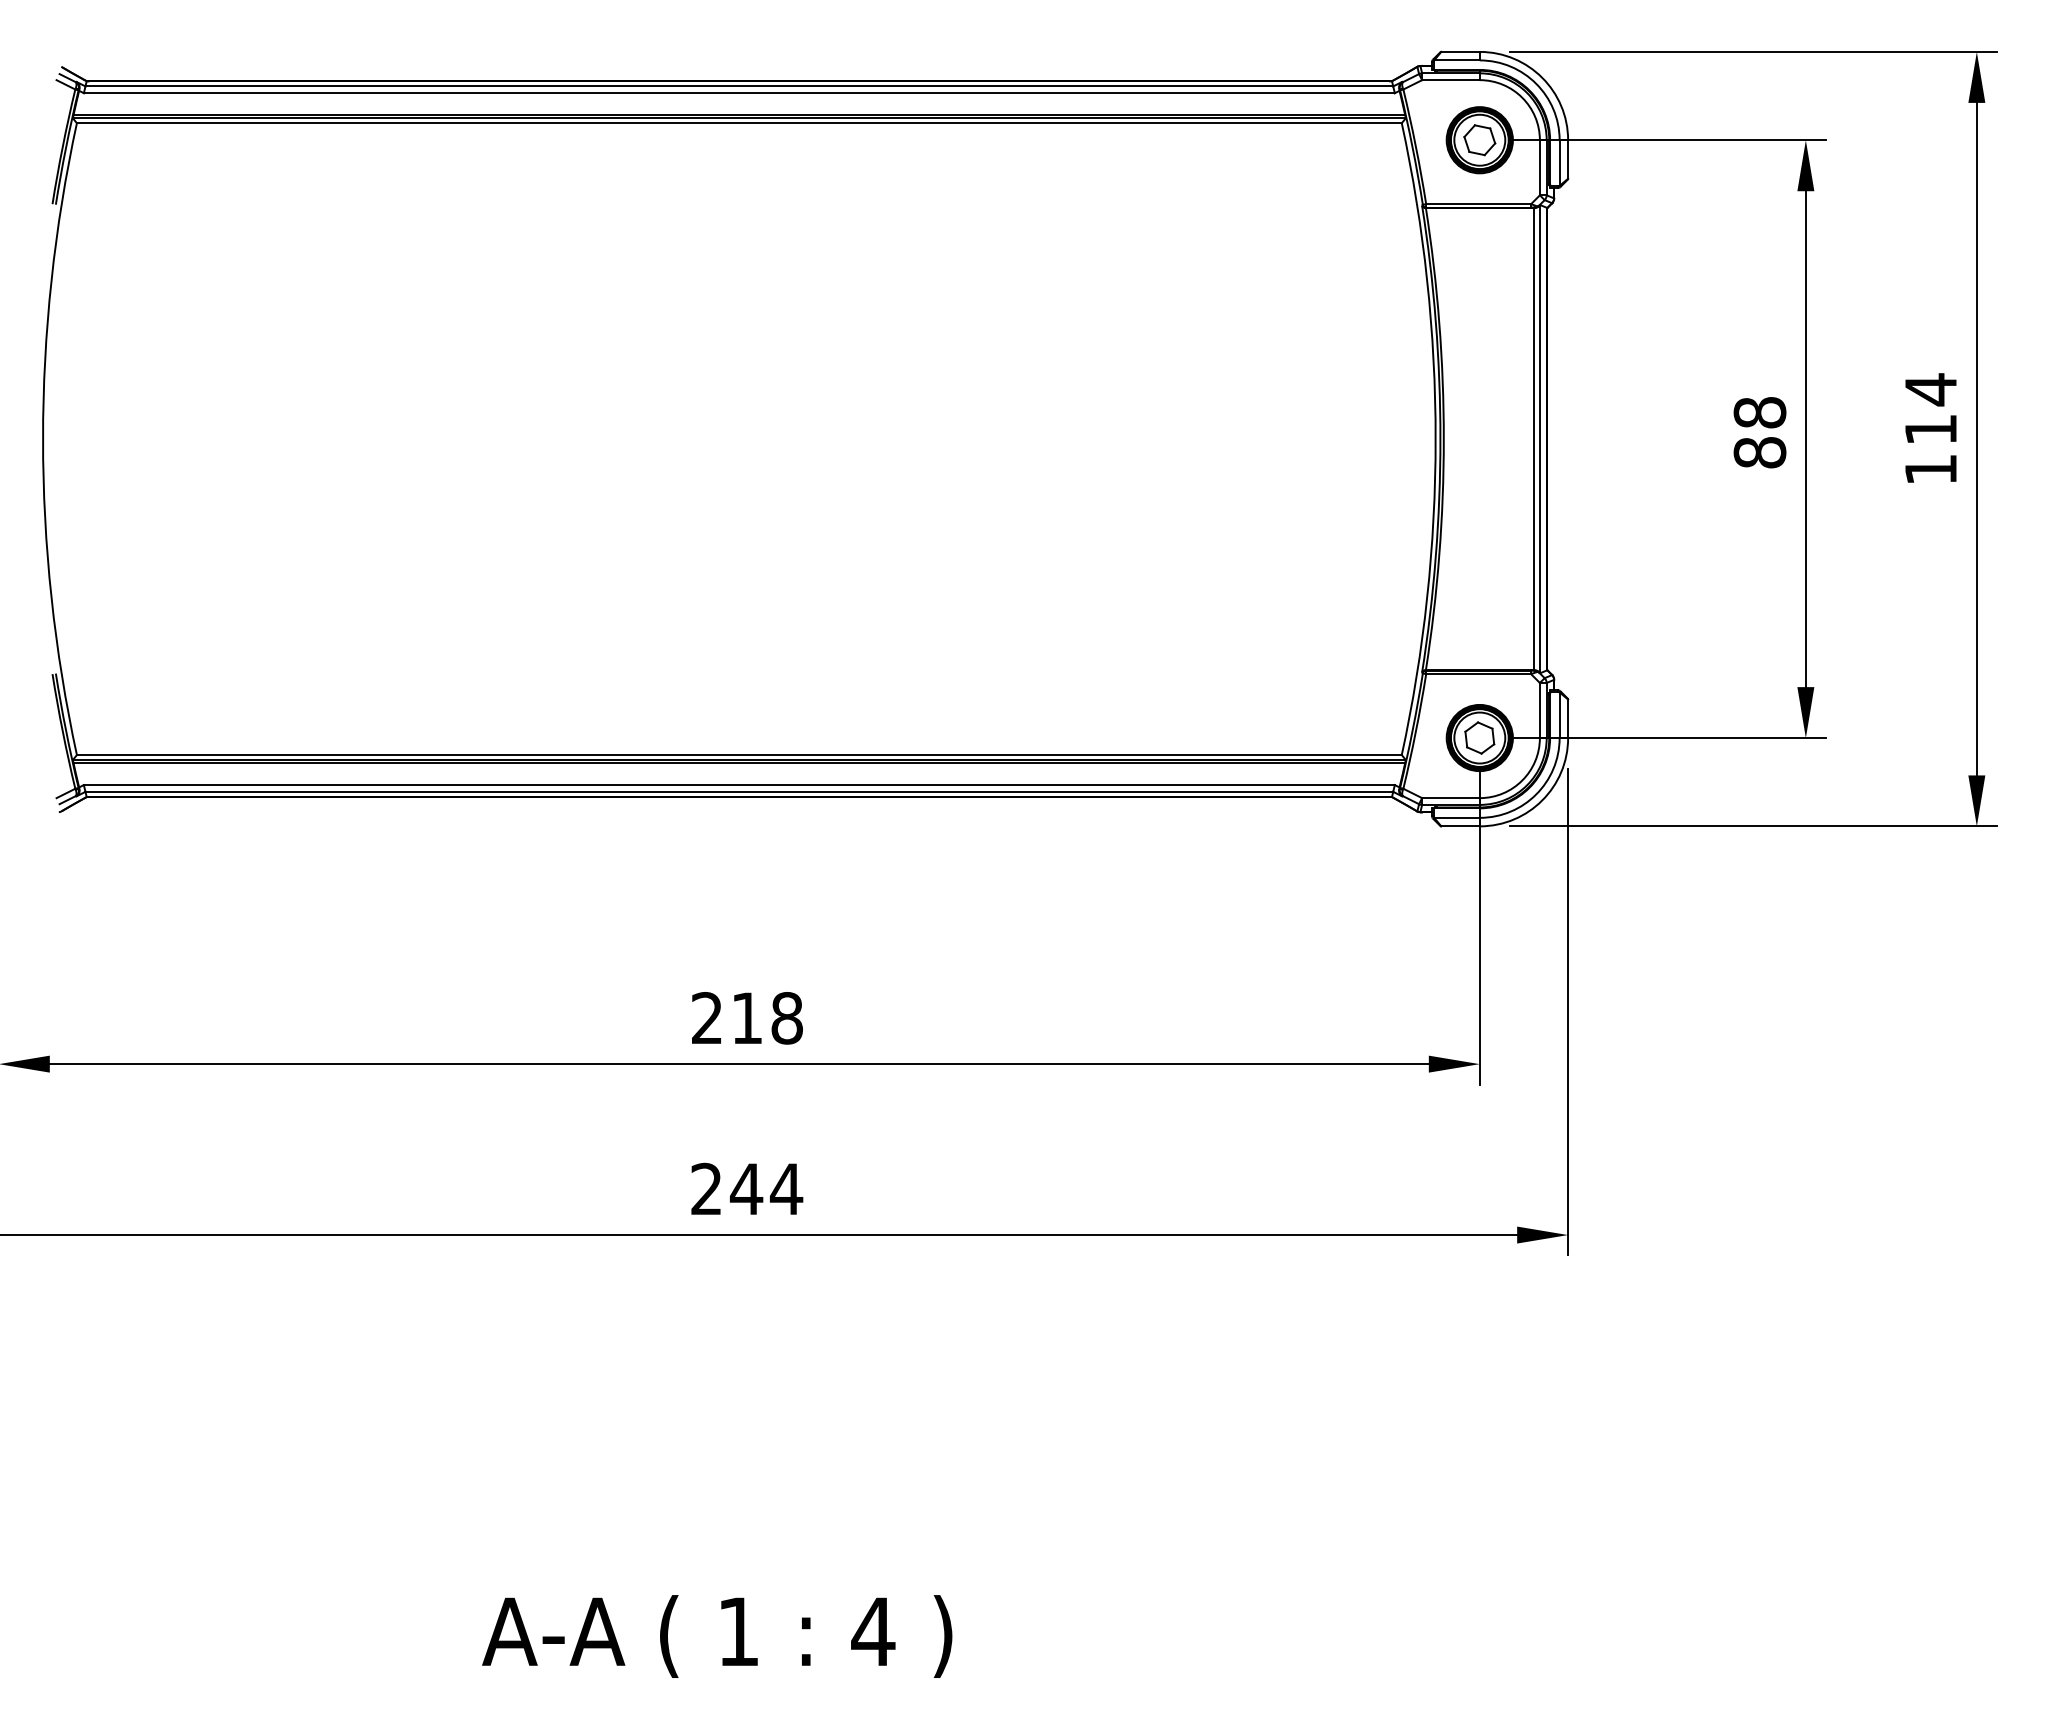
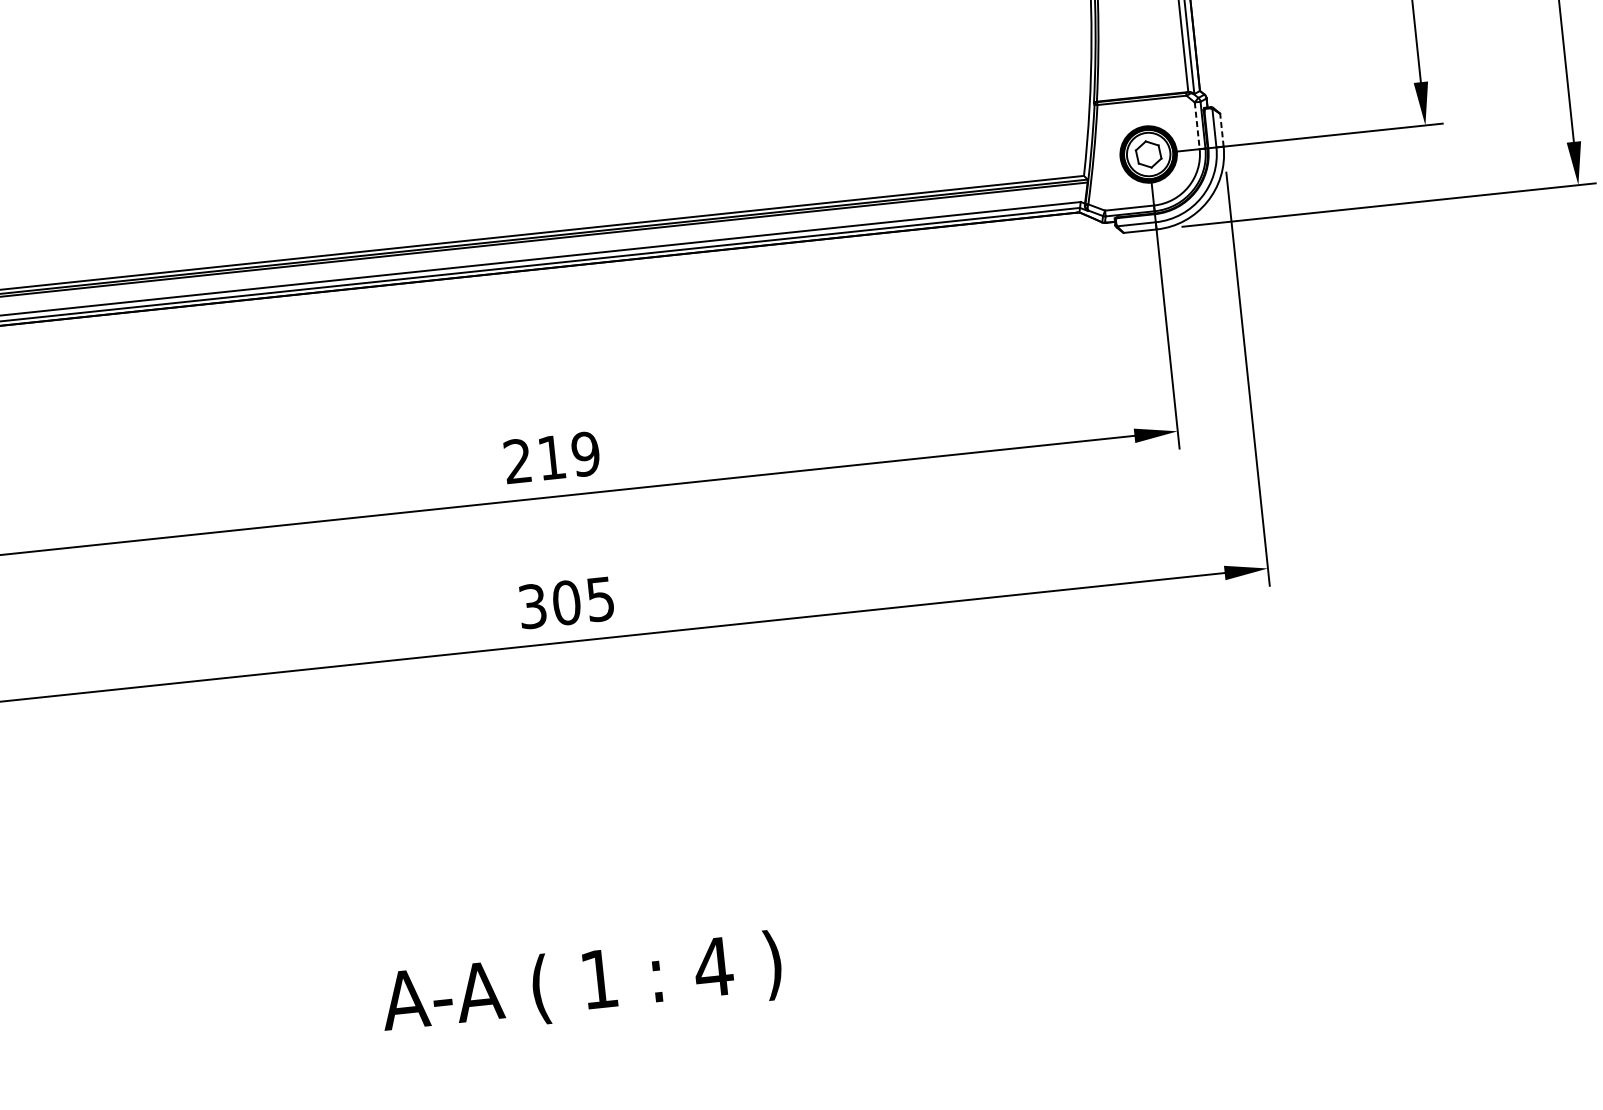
line: (1539, 710) -> (1196, 125), solid -> dashed
line: (1568, 718) -> (1222, 130), solid -> dashed
text: (786, 1018) -> (585, 454), 218 -> 219
text: (747, 1188) -> (567, 602), 244 -> 305

